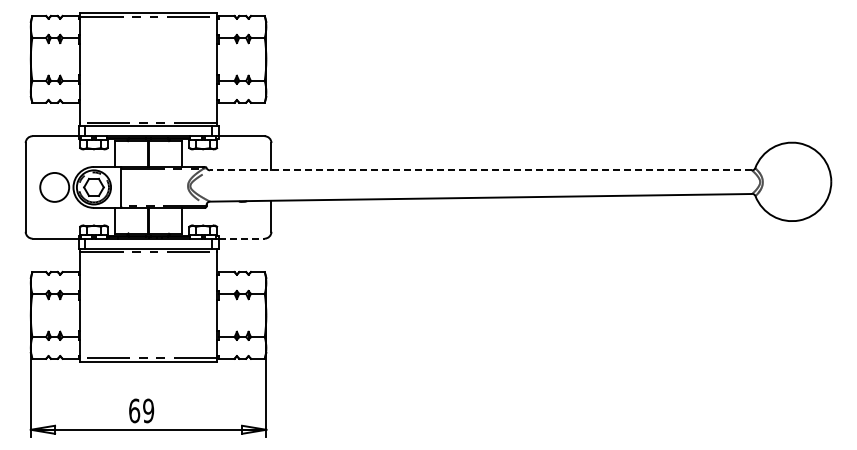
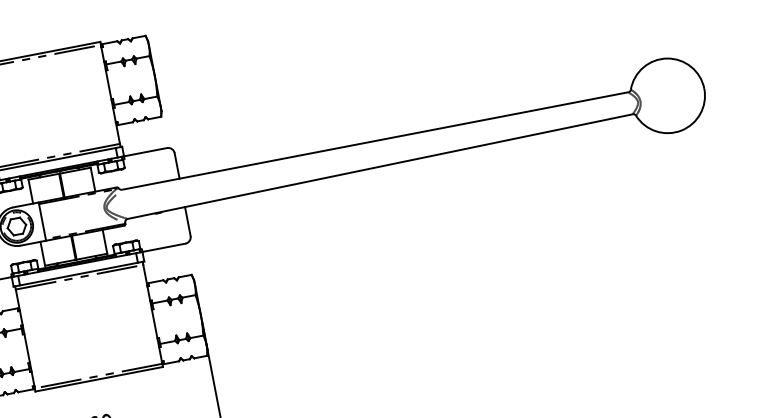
line: (481, 170) -> (375, 141), dashed -> solid
line: (242, 238) -> (164, 247), dashed -> solid

